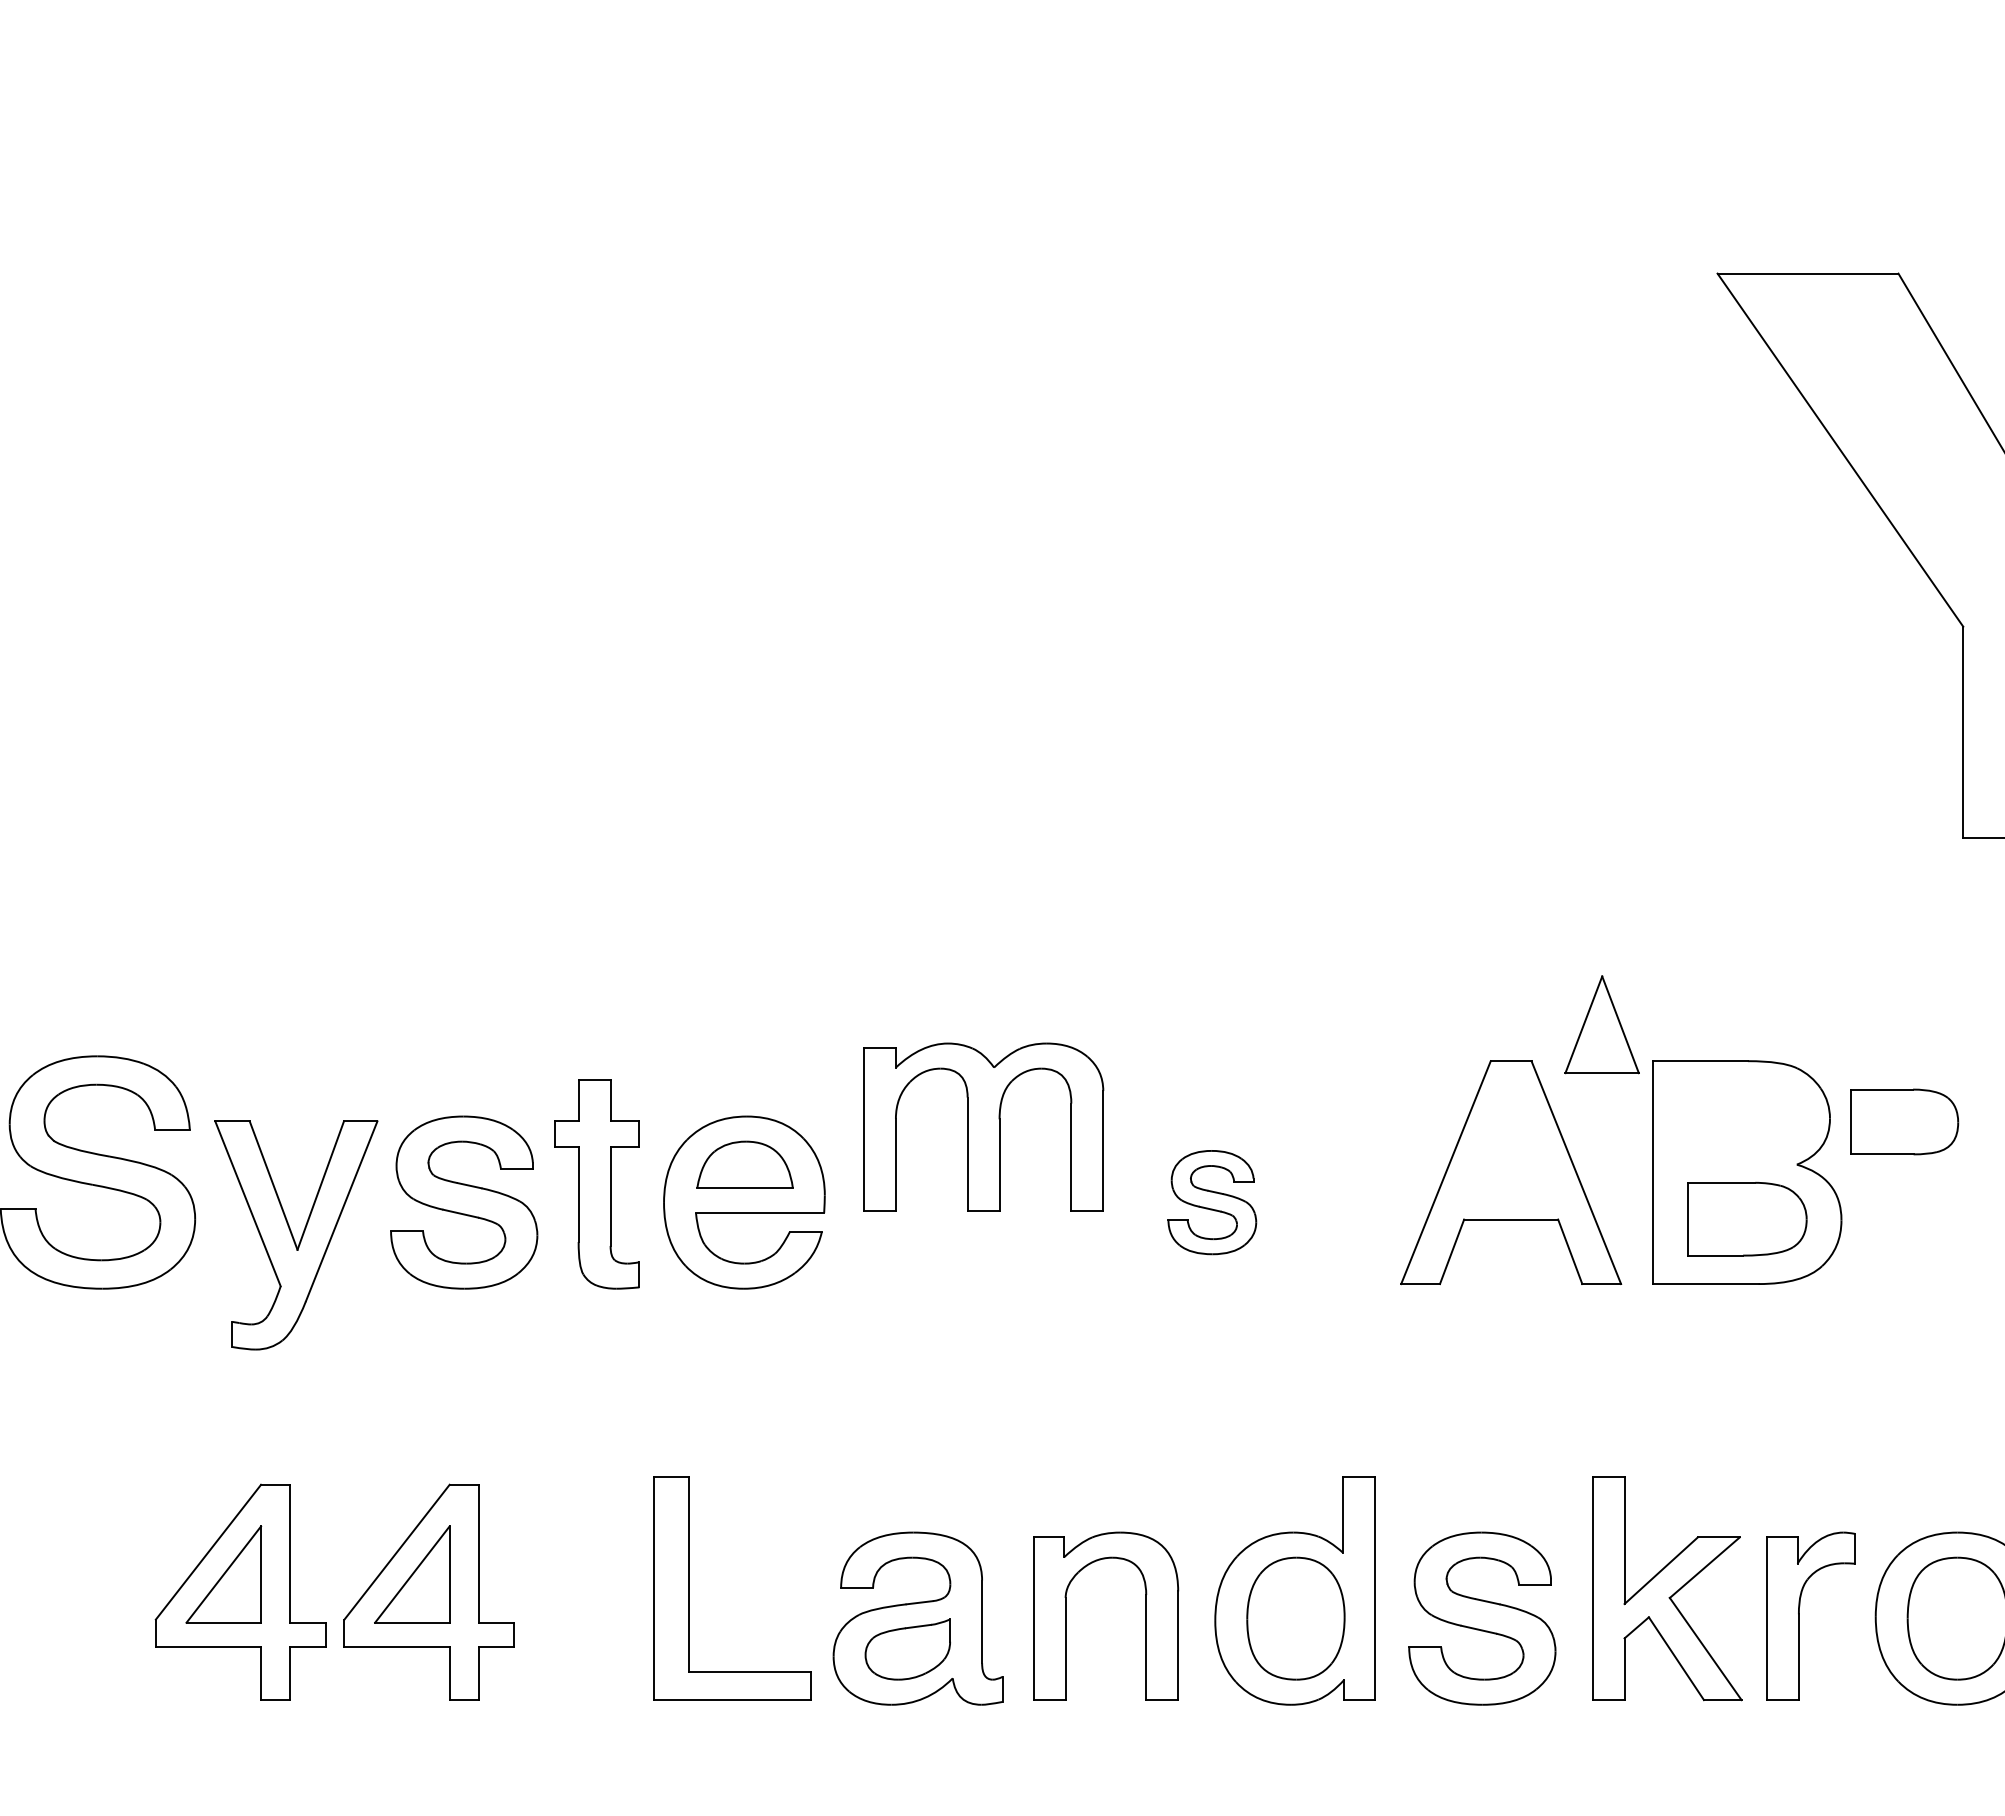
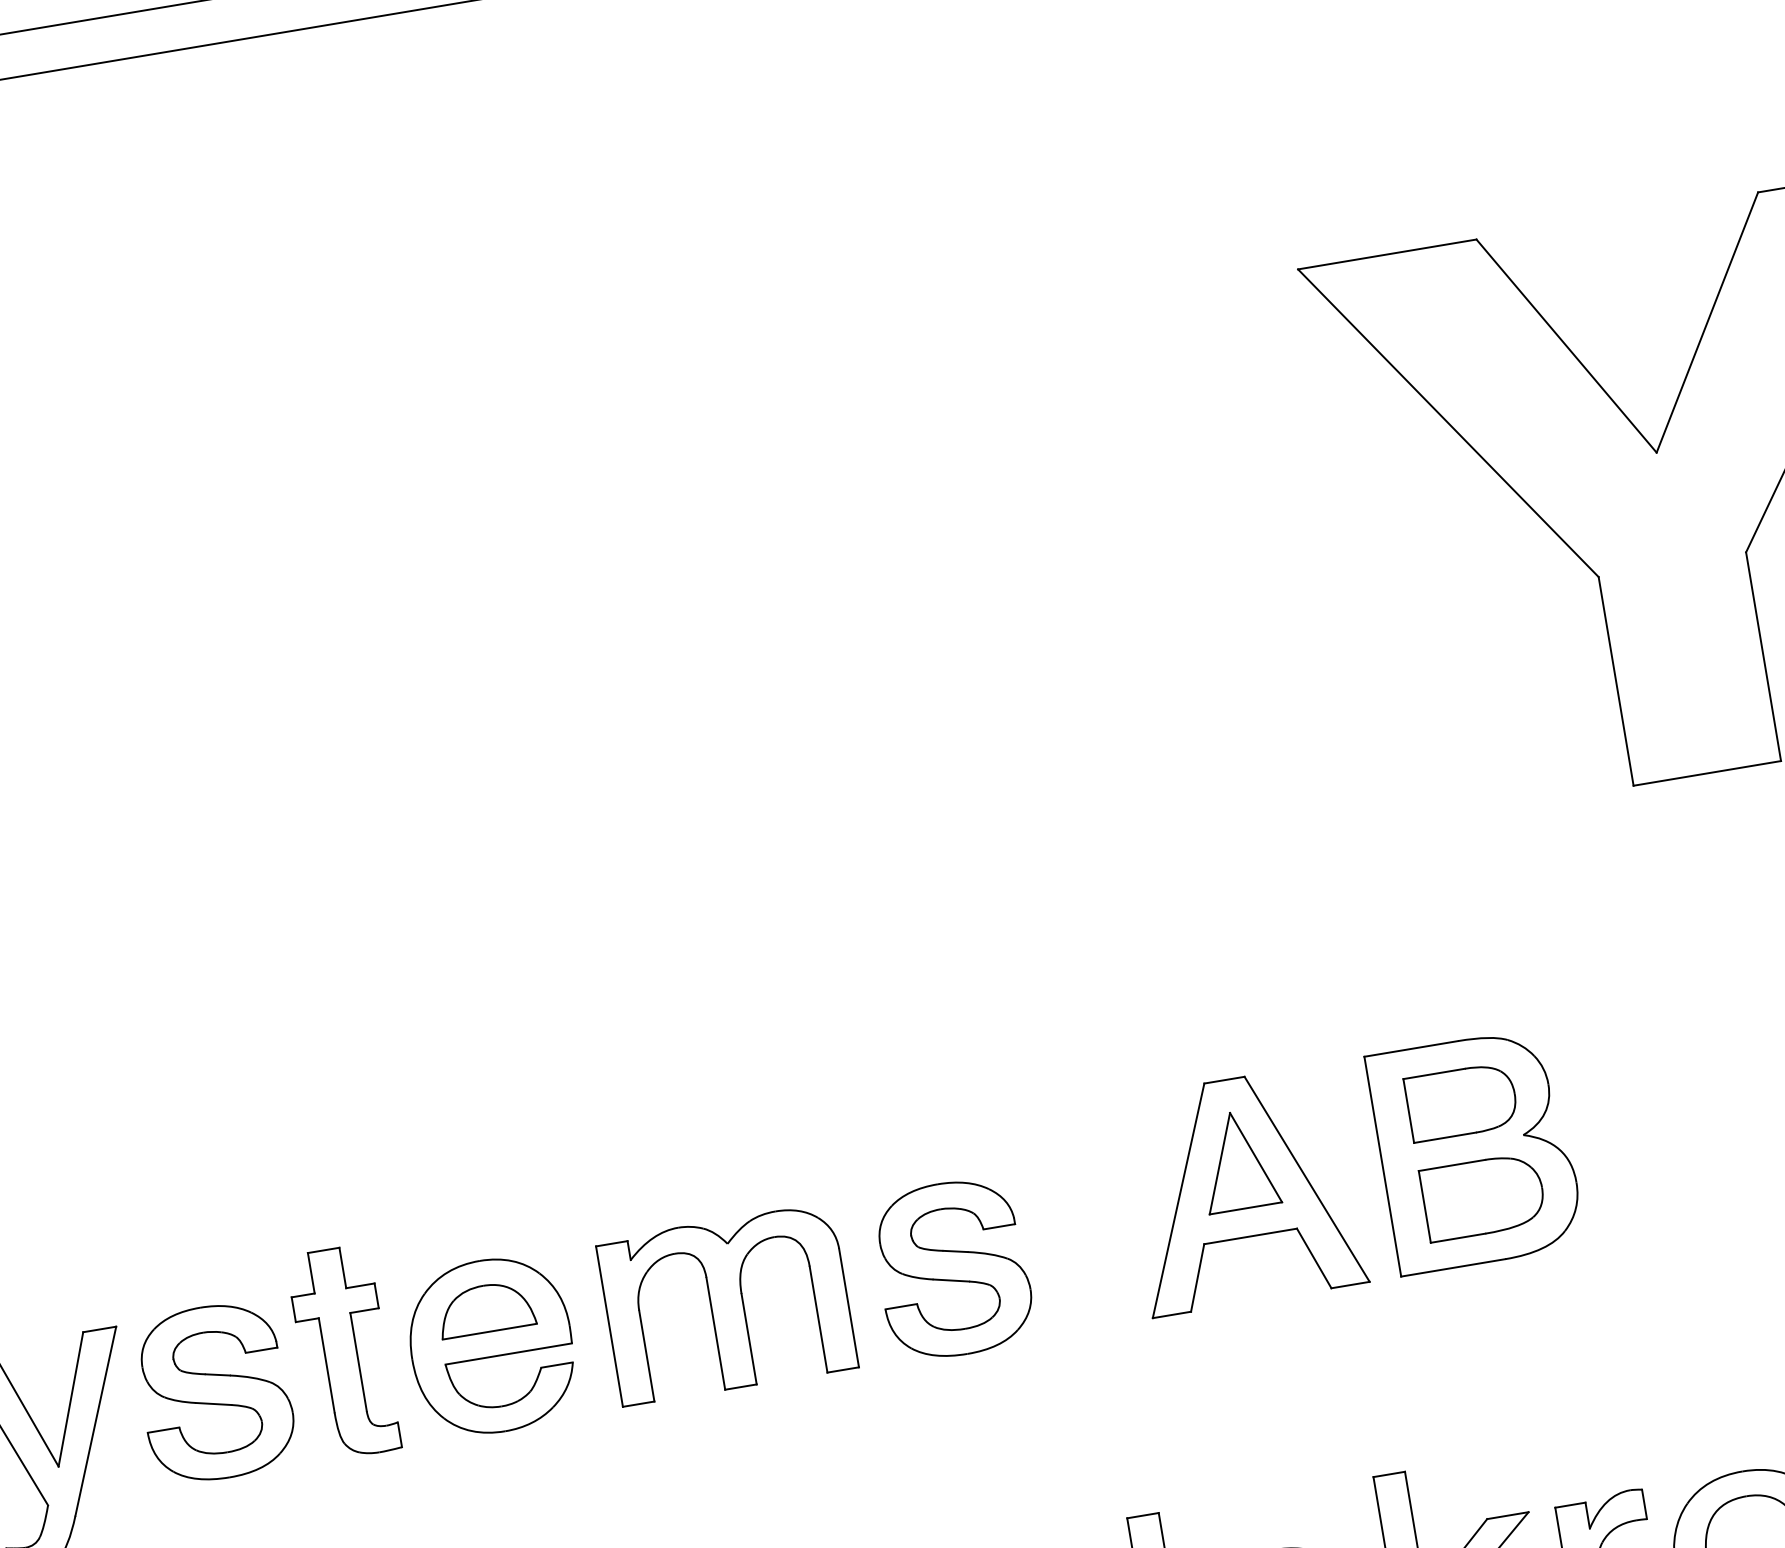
part: (1601, 1024) -> (1237, 1160), moved
part: (1904, 1121) -> (1461, 1101), moved
part: (983, 1126) -> (726, 1303), moved
part: (1212, 1202) -> (953, 1268), size x1.67

